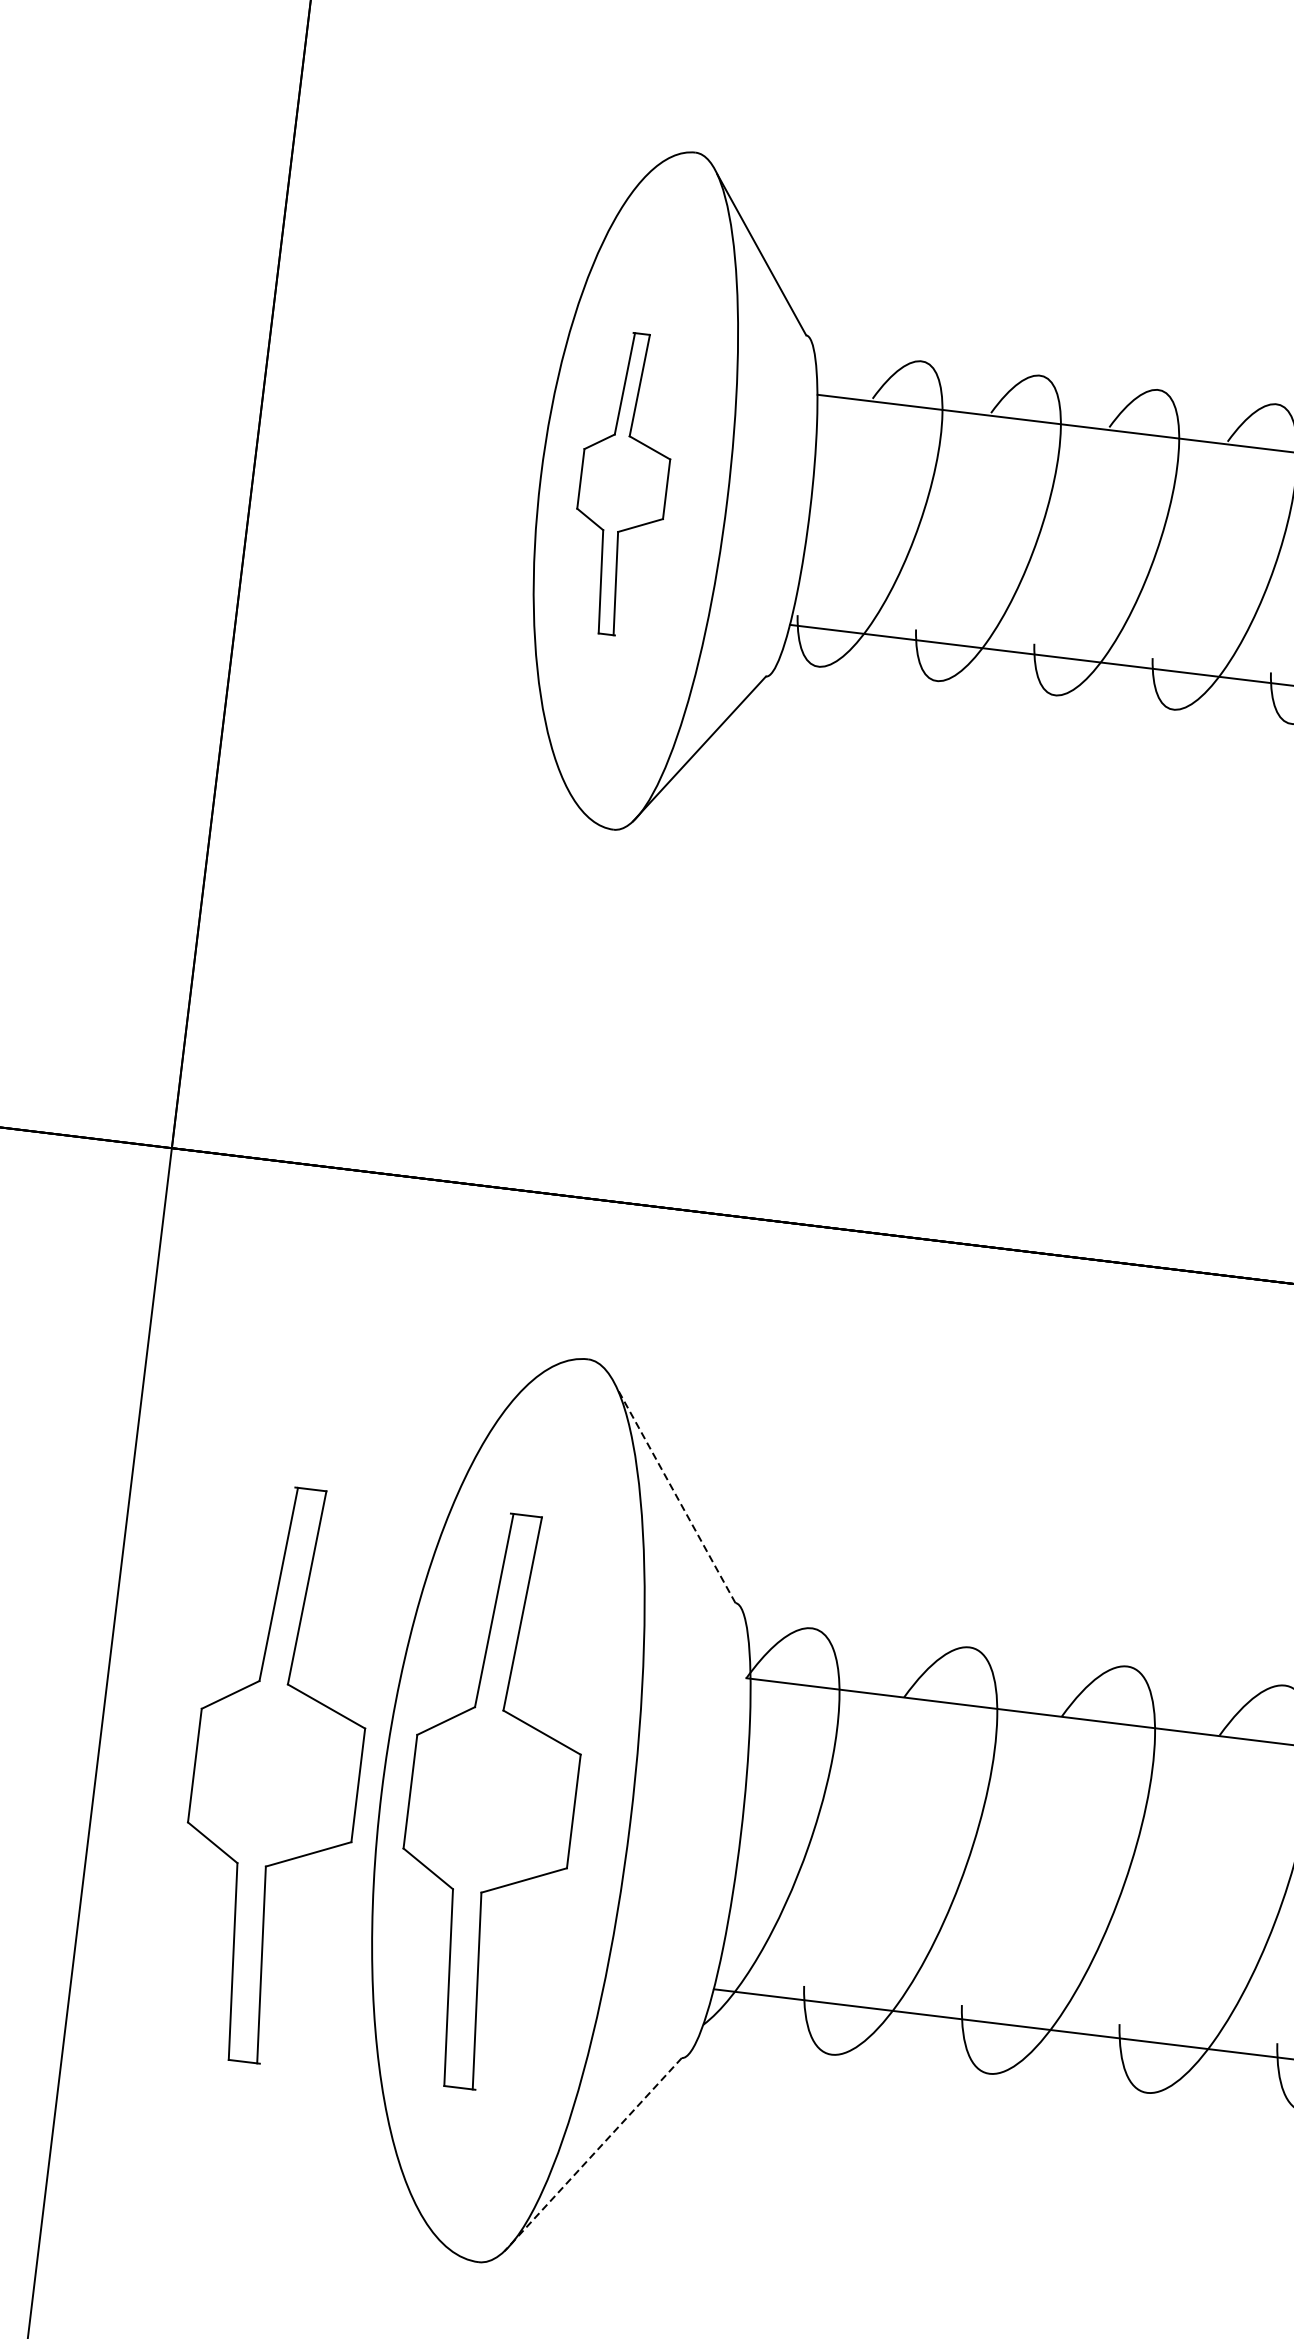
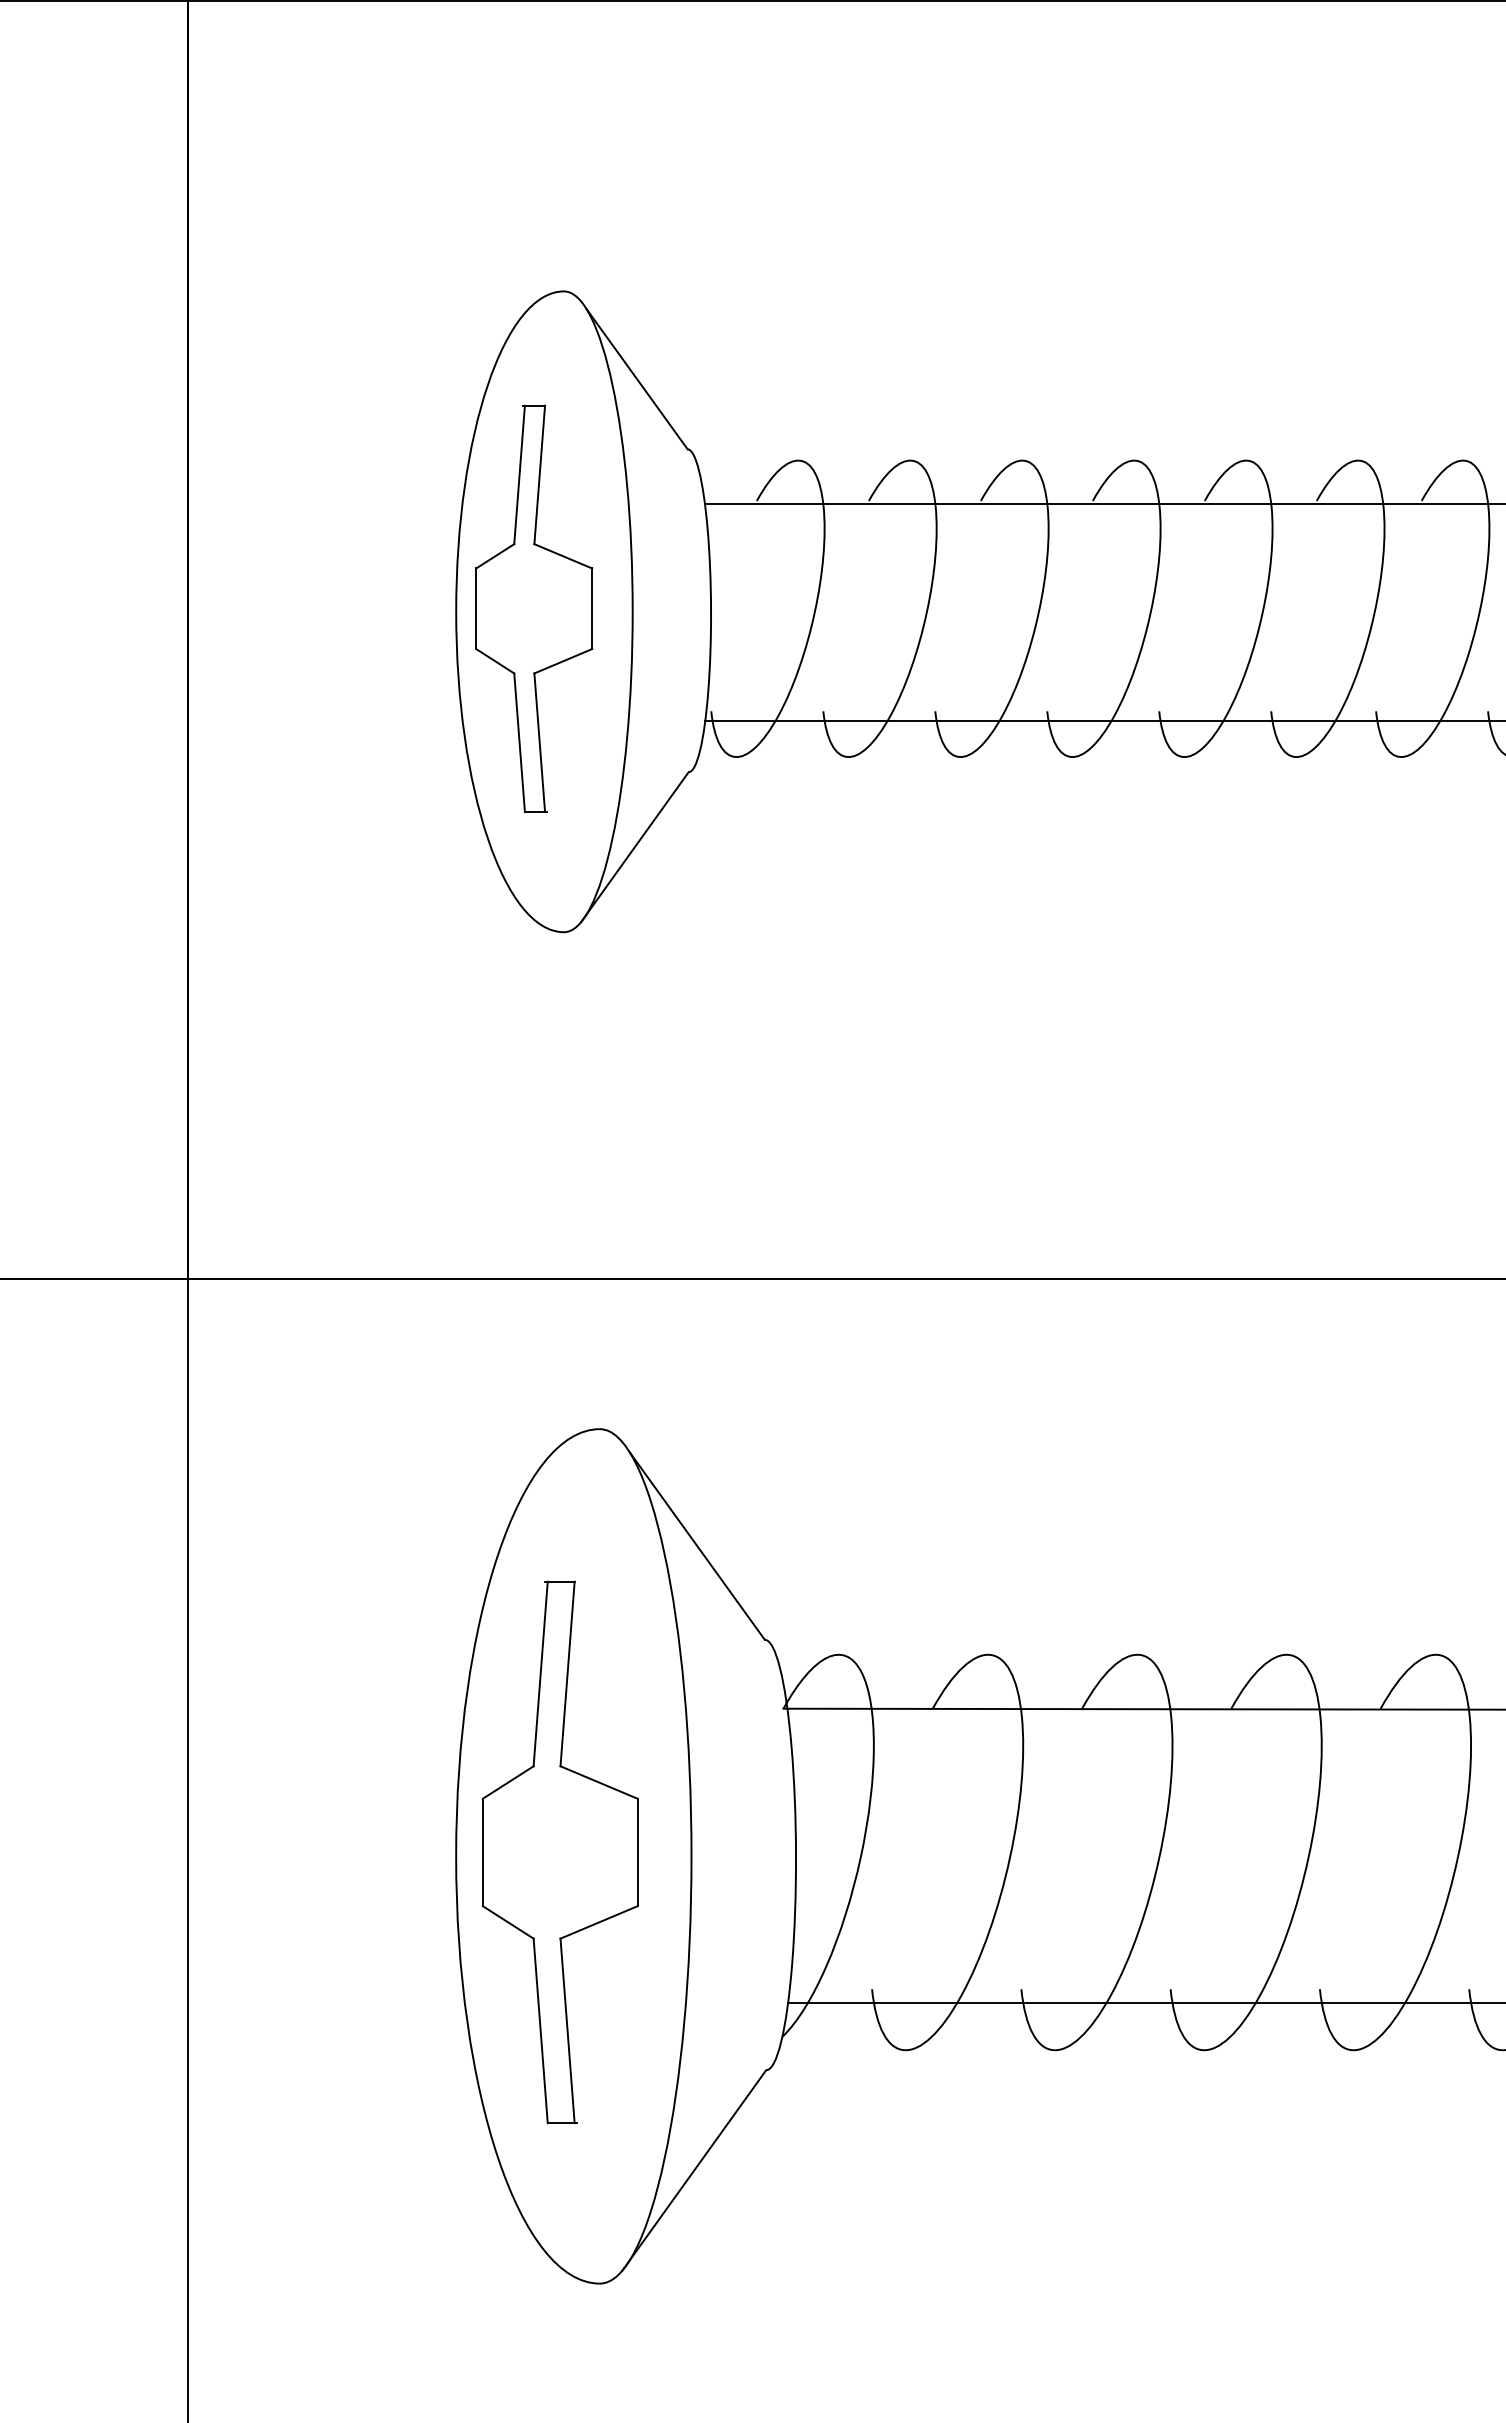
part: (624, 483) -> (534, 608), size x1.43
line: (676, 1494) -> (697, 1545), dashed -> solid
part: (275, 1775) -> (355, 1852), removed
line: (593, 2154) -> (694, 2170), dashed -> solid

